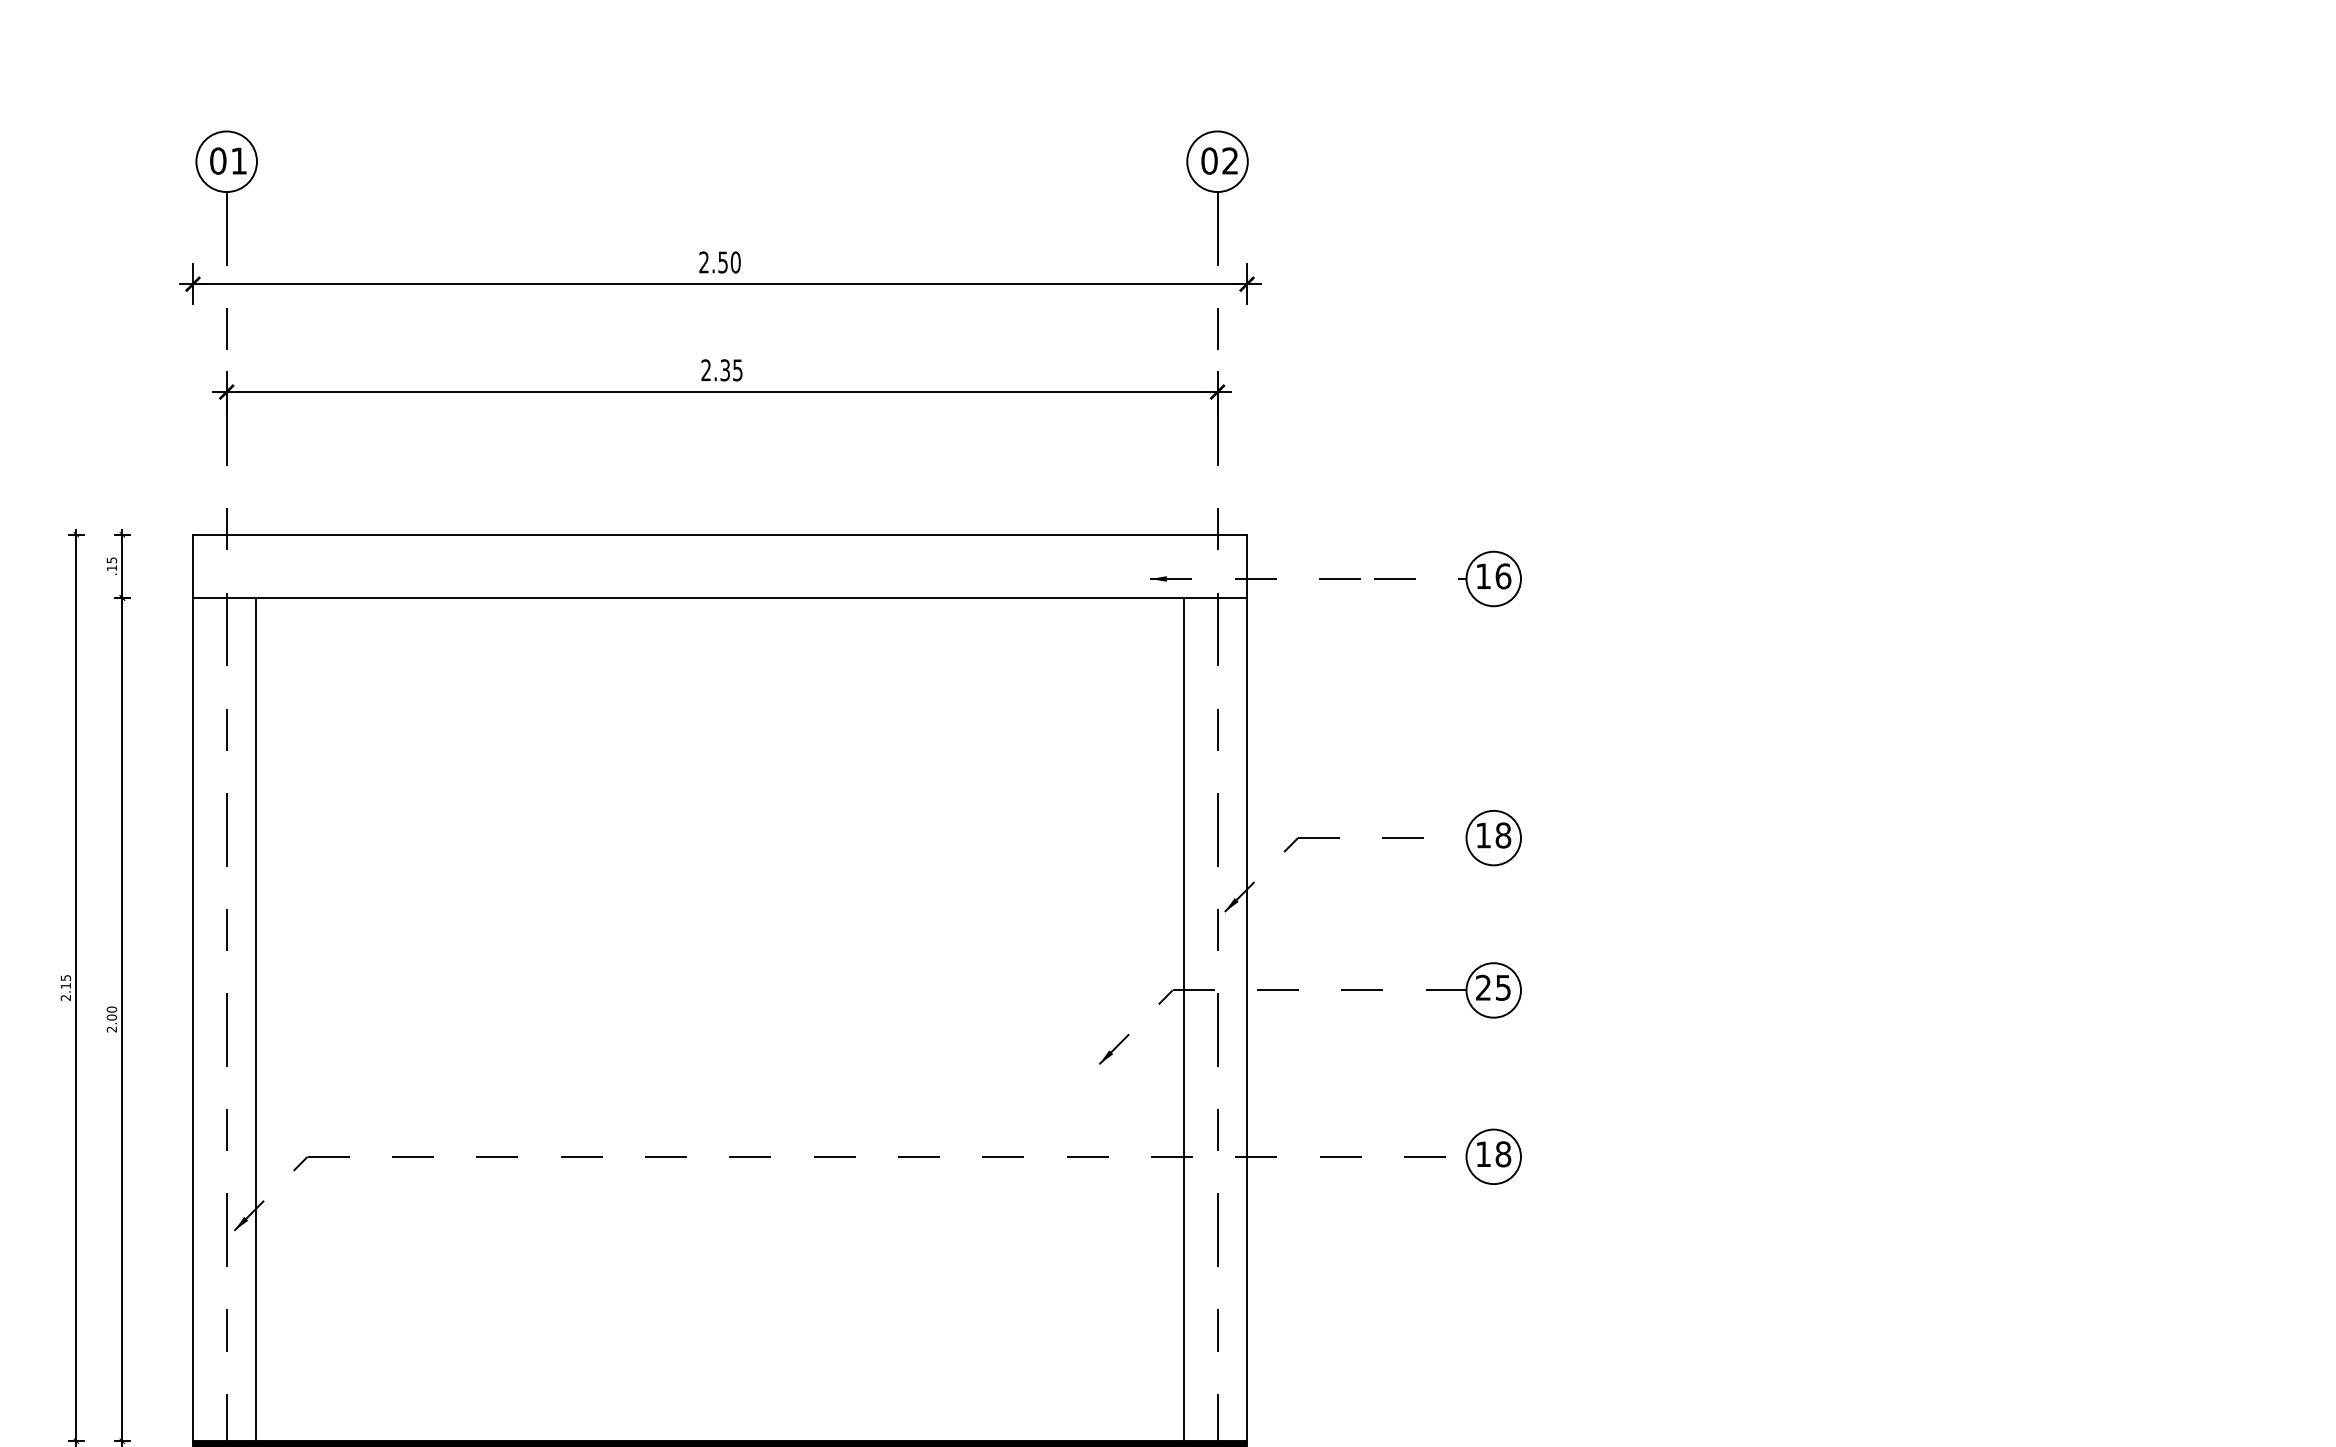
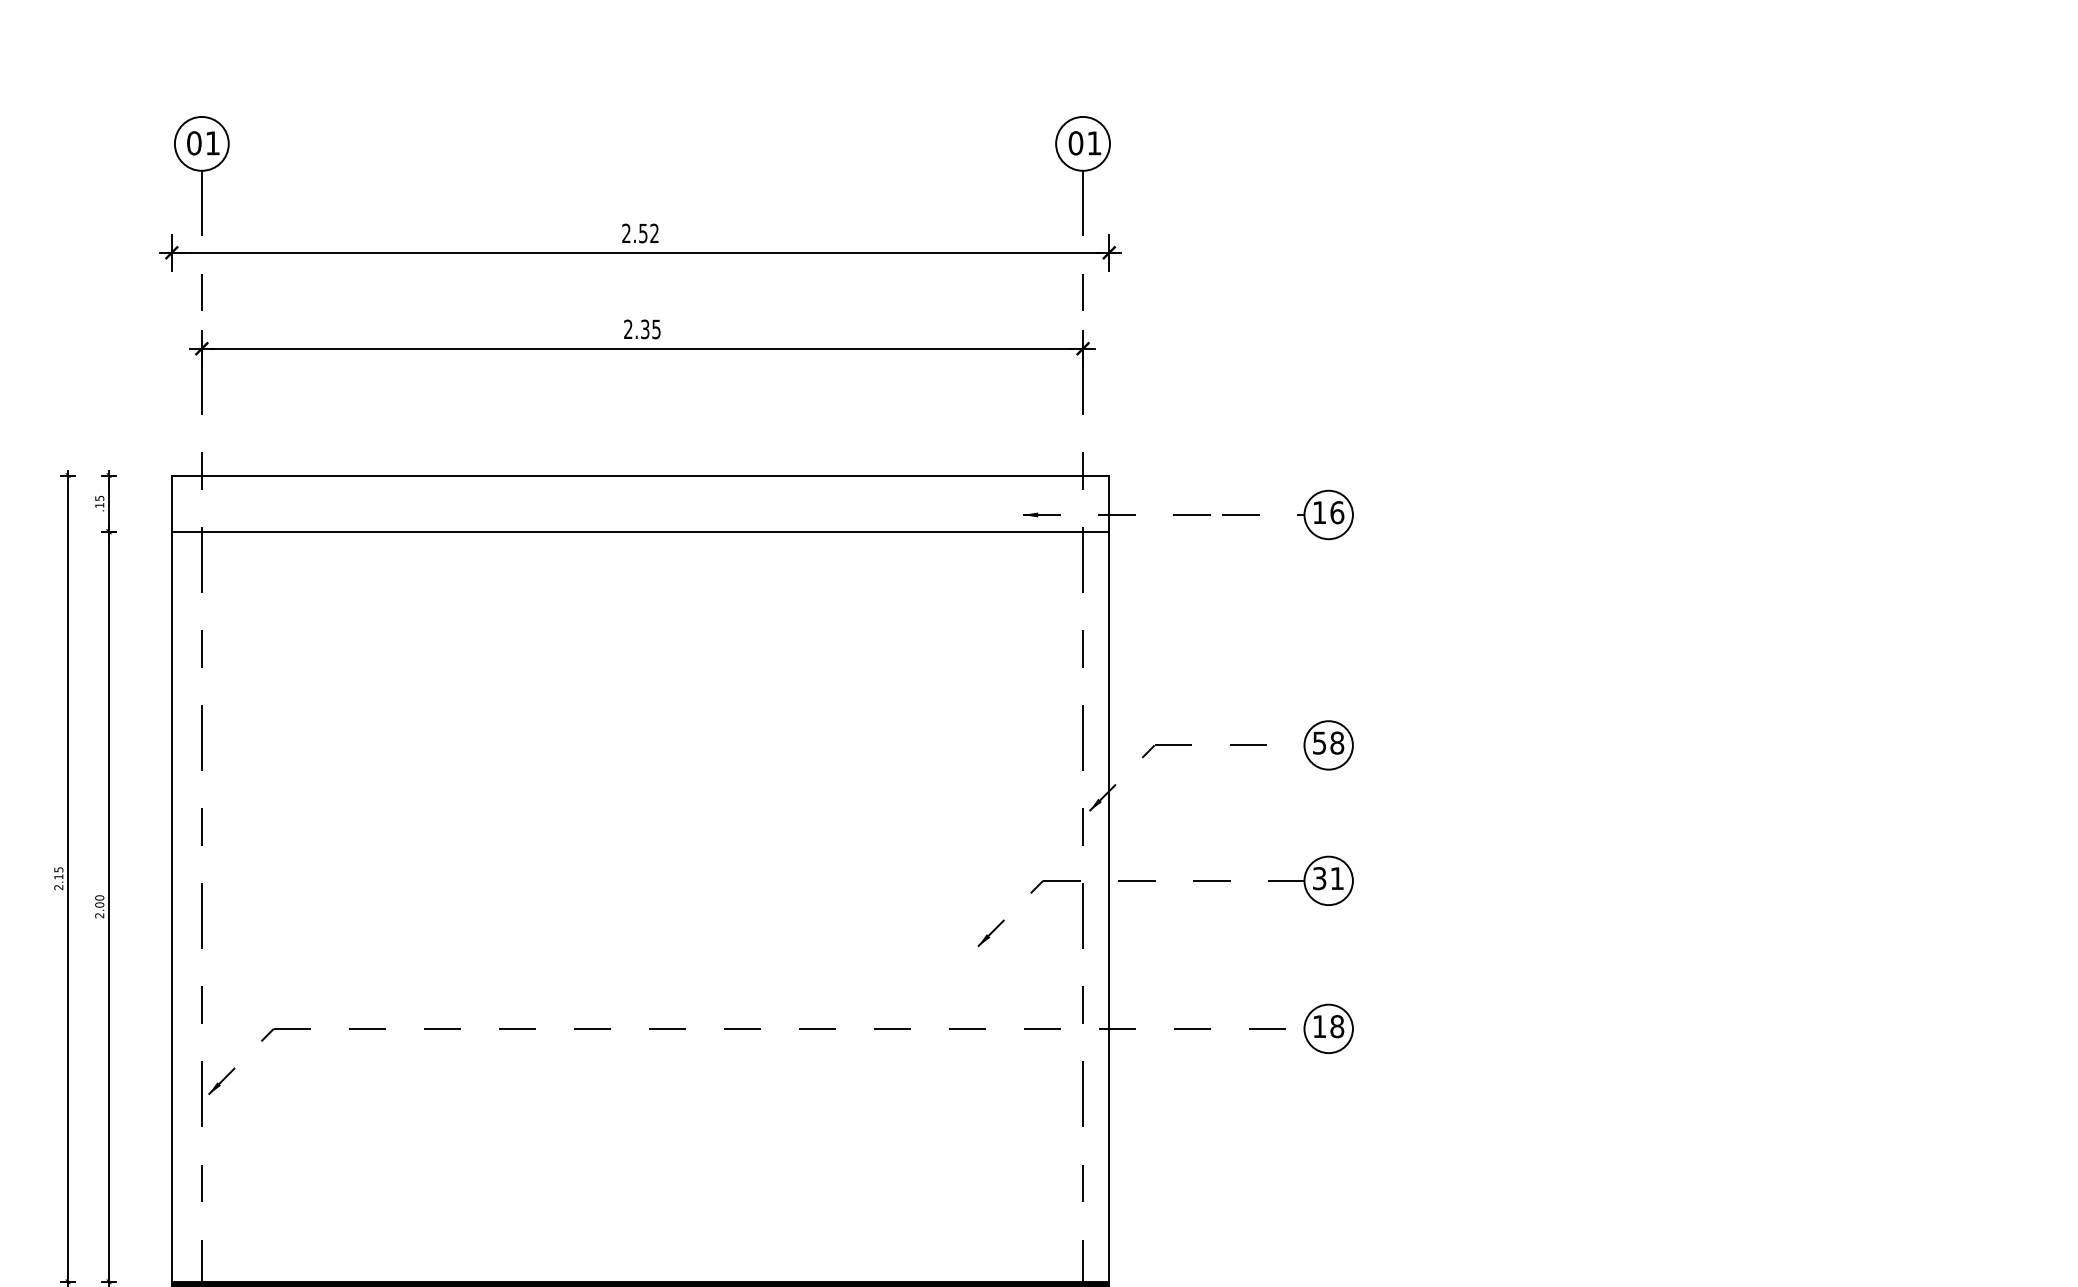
text: (1230, 161) -> (1094, 143), 02 -> 01
text: (735, 262) -> (654, 233), 2.50 -> 2.52
text: (1483, 834) -> (1319, 742), 18 -> 58
text: (1493, 987) -> (1328, 878), 25 -> 31
line: (256, 1019) -> (228, 906), removed
line: (1184, 1019) -> (1053, 906), removed

